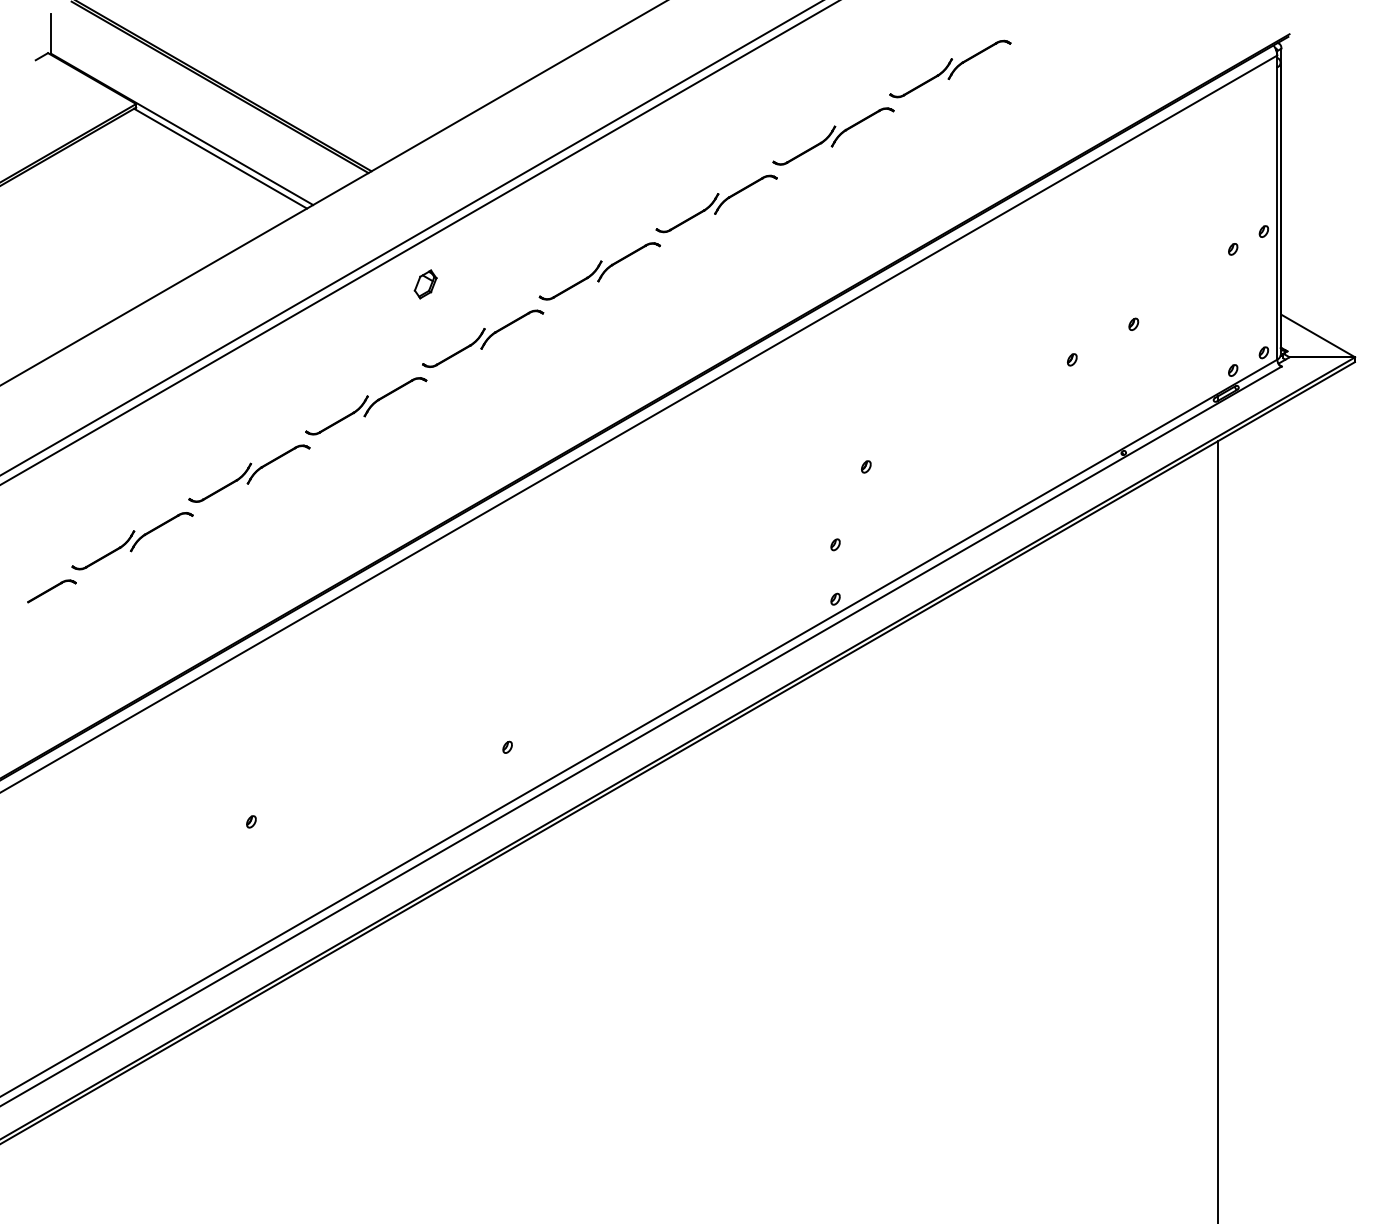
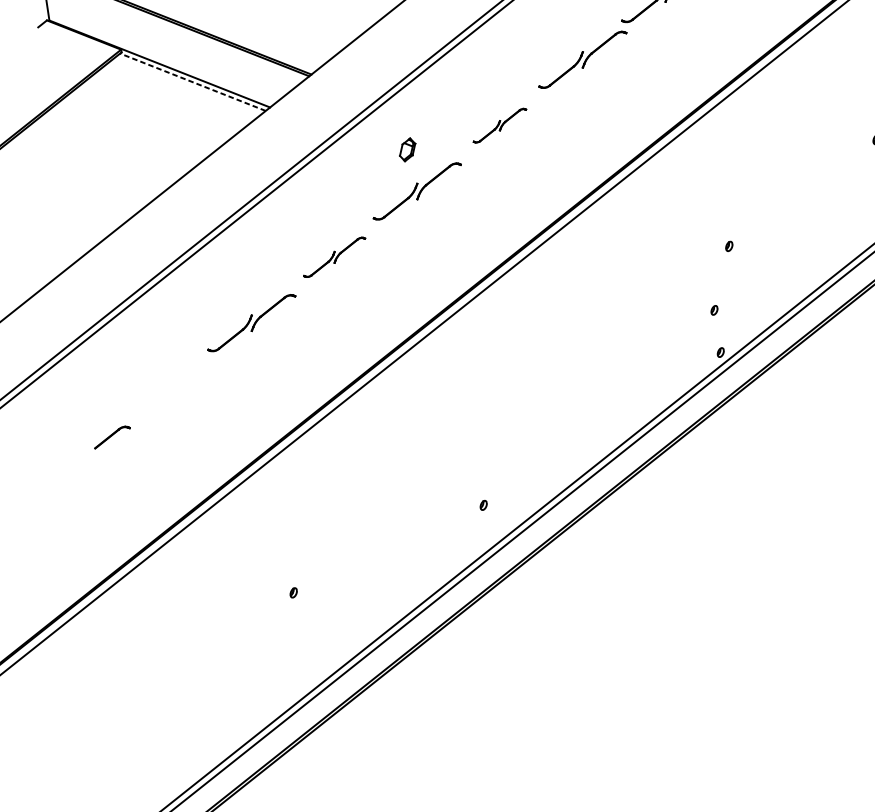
line: (220, 158) -> (192, 82), solid -> dashed
part: (599, 271) -> (499, 125), size x0.6
part: (425, 284) -> (407, 149), moved
part: (366, 406) -> (334, 257), size x0.7
part: (132, 541) -> (169, 389), removed

